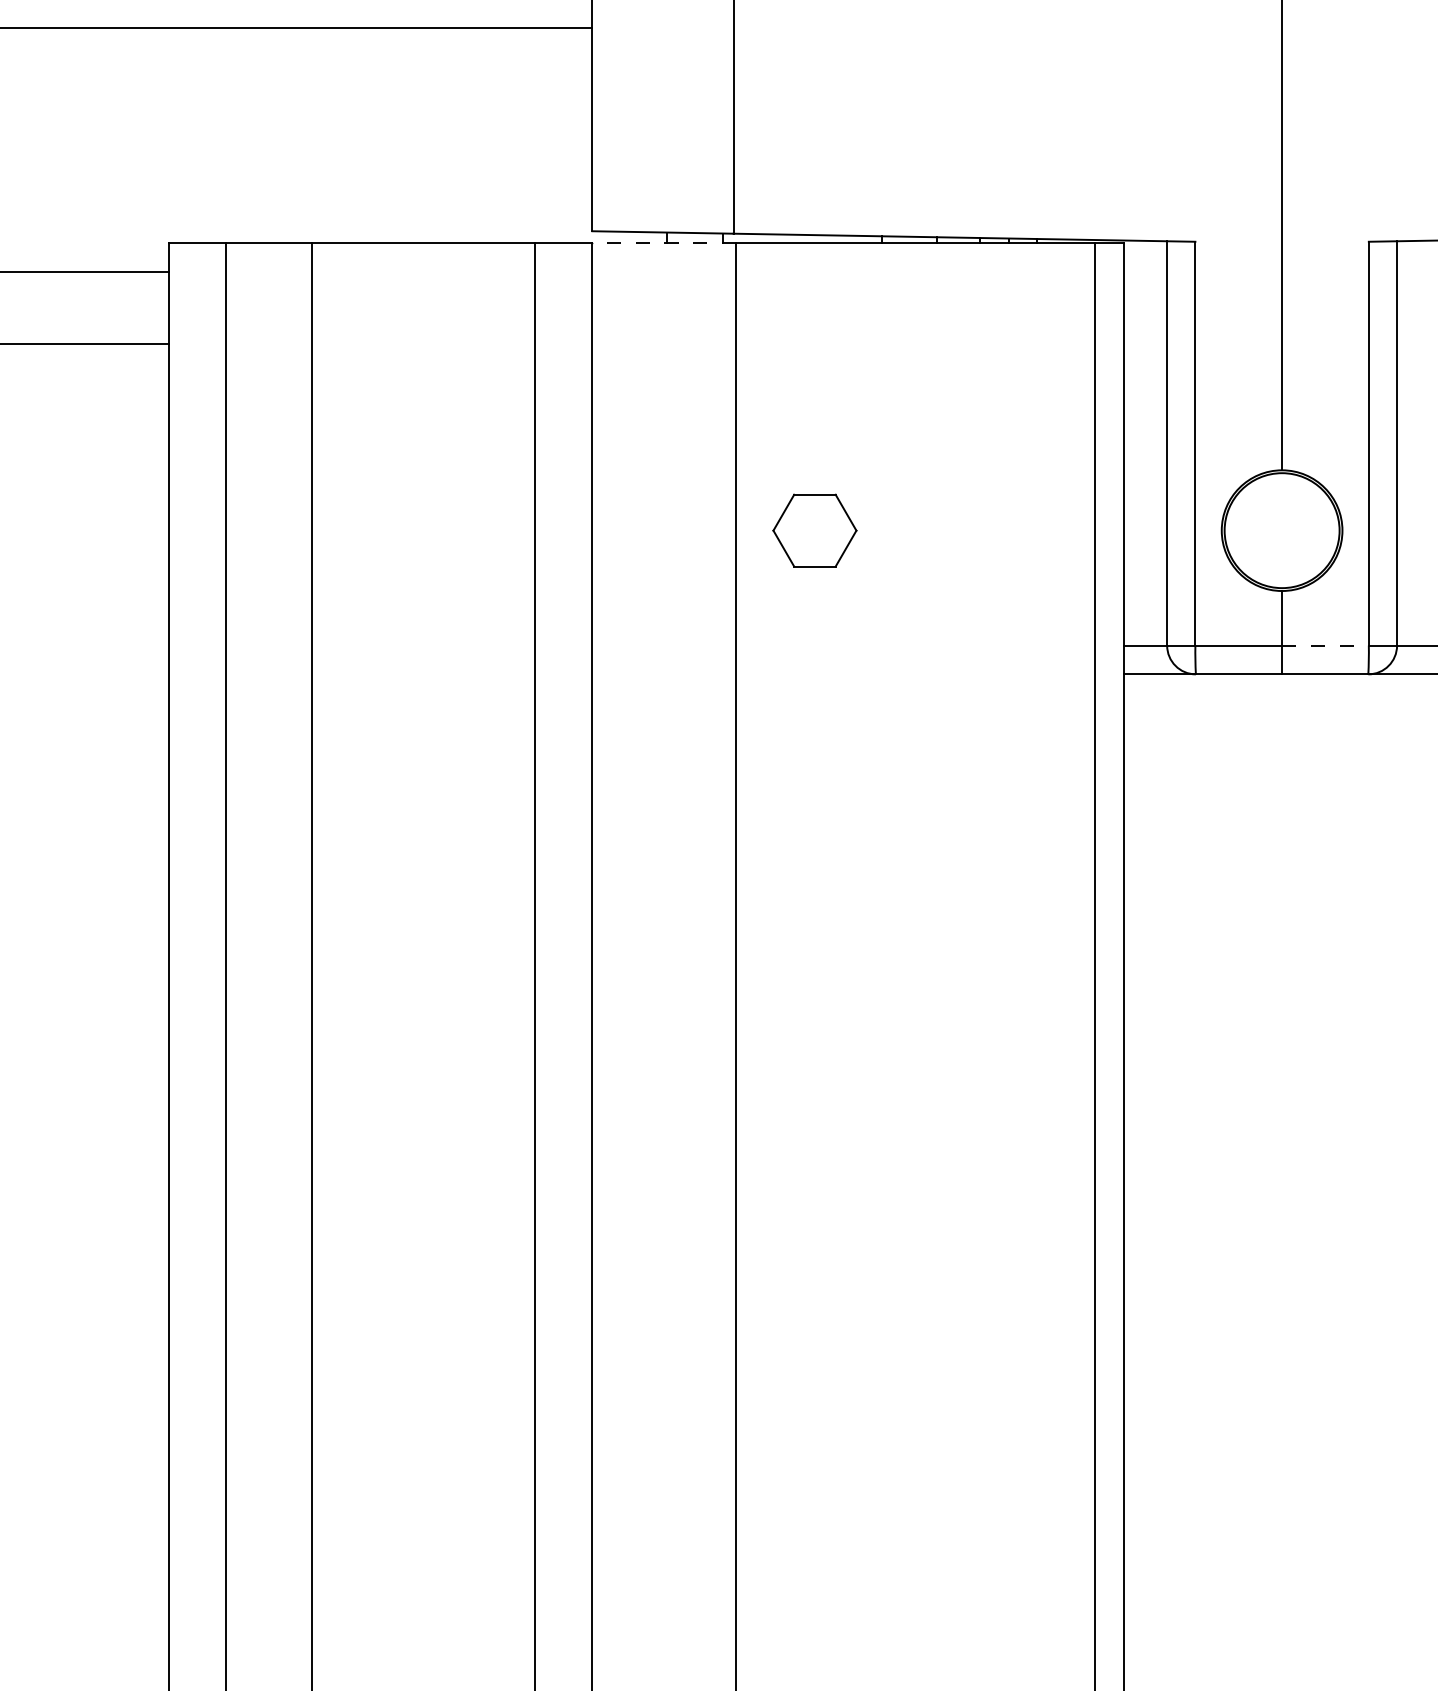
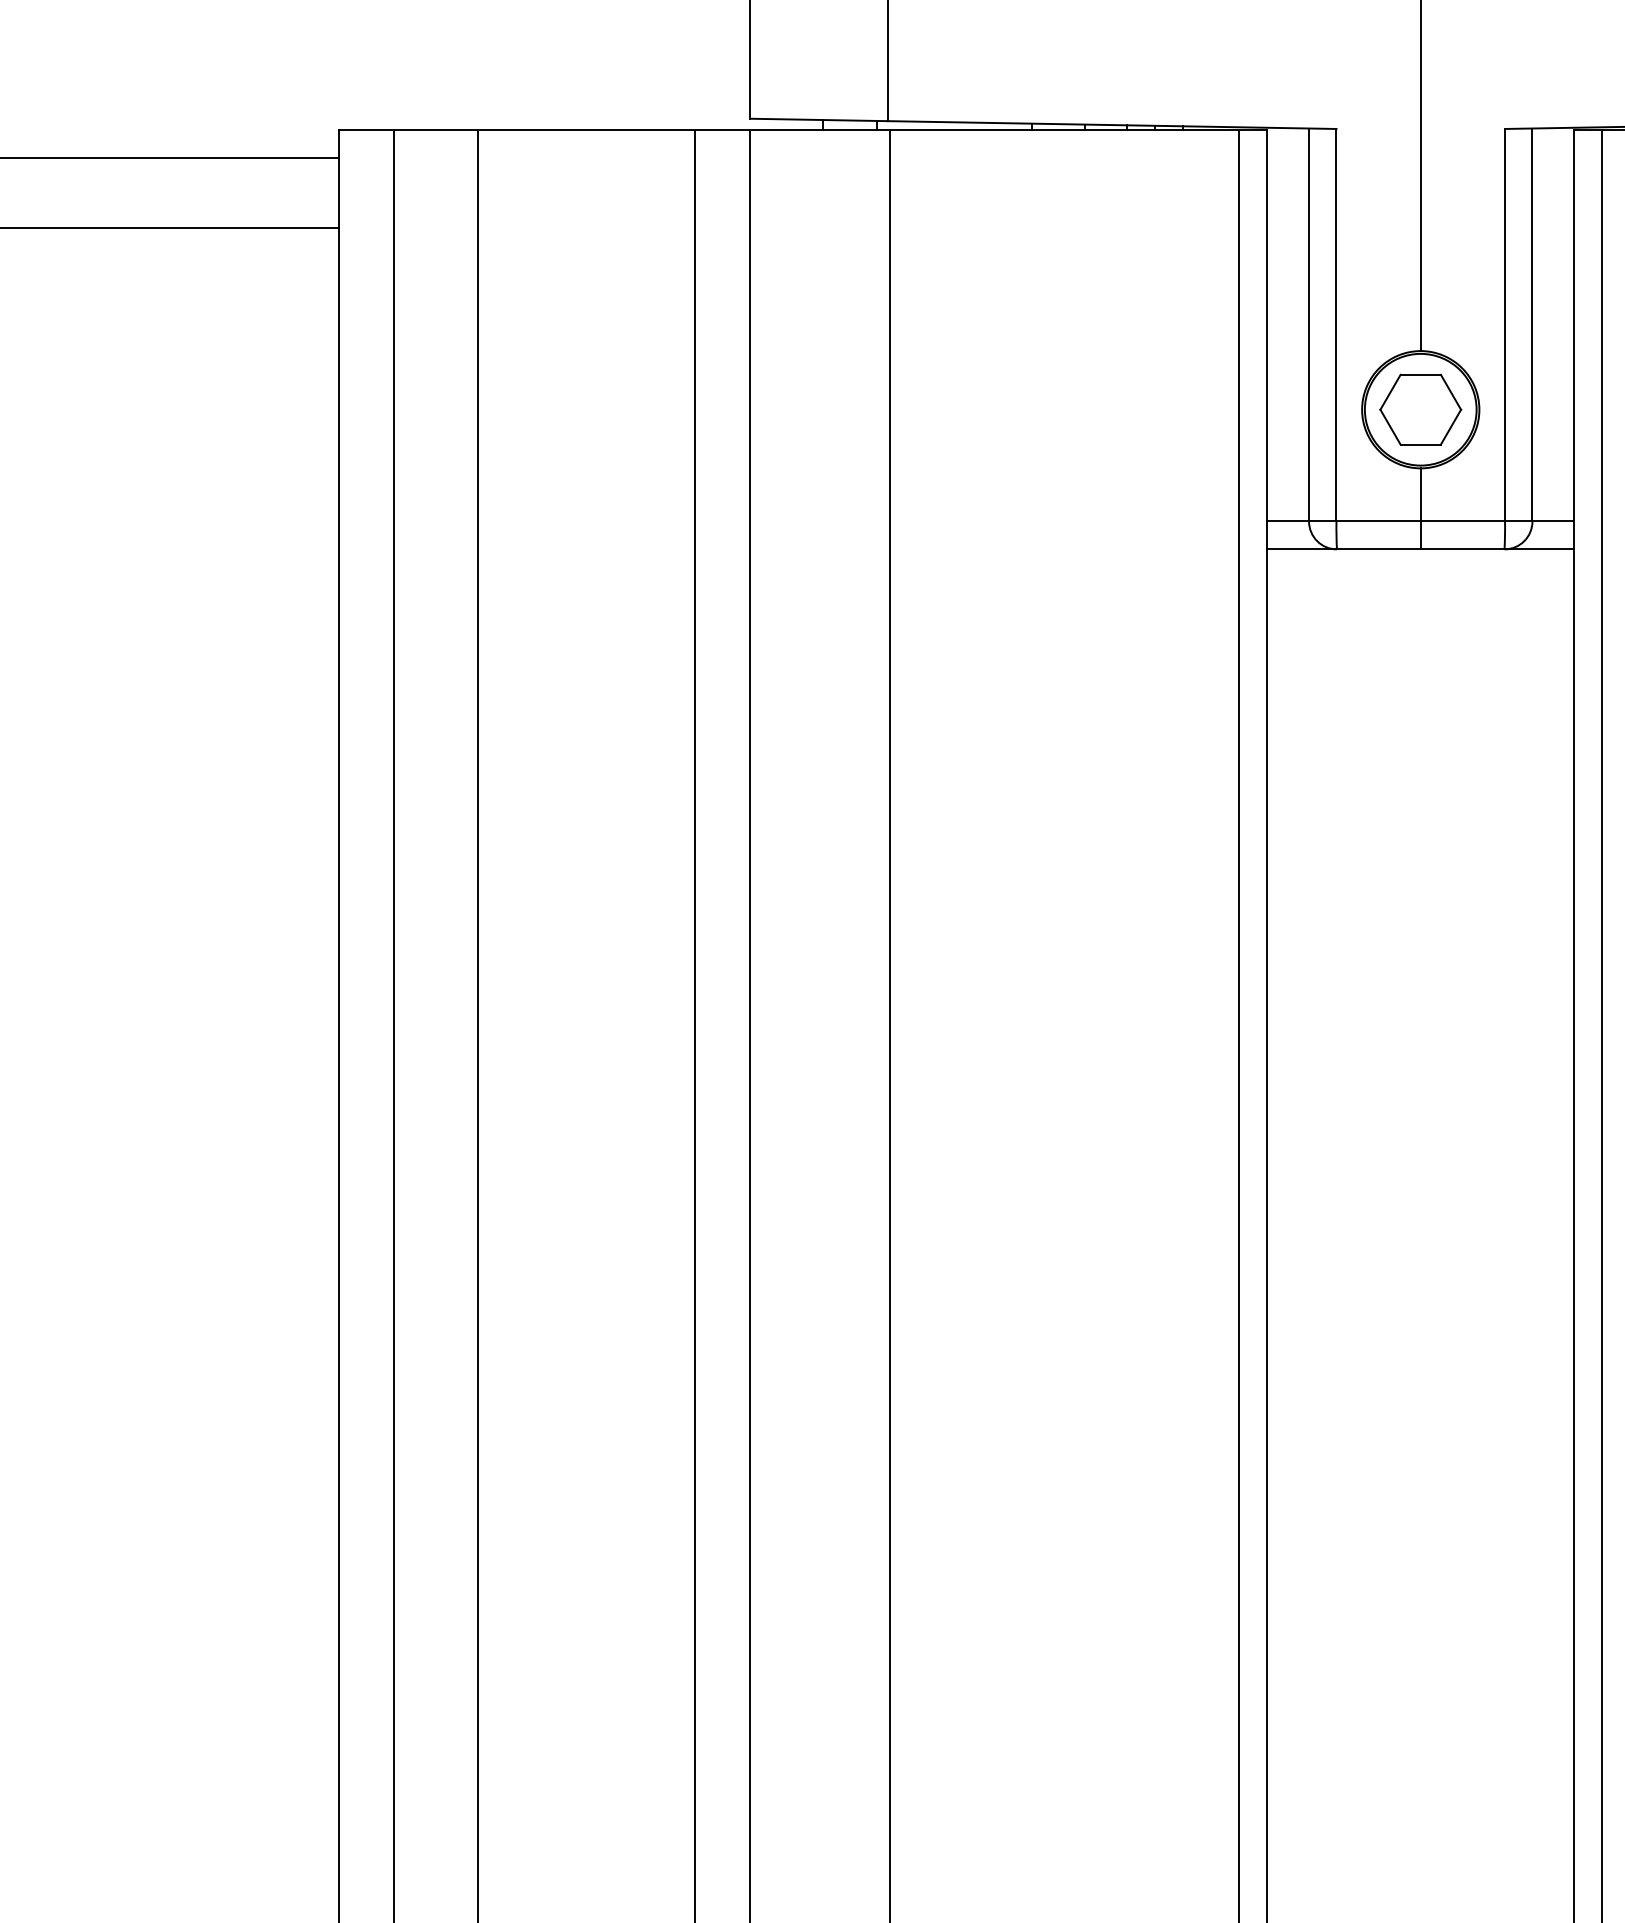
line: (664, 243) -> (820, 130), dashed -> solid
part: (814, 530) -> (1420, 409), moved
line: (1326, 645) -> (1463, 521), dashed -> solid

